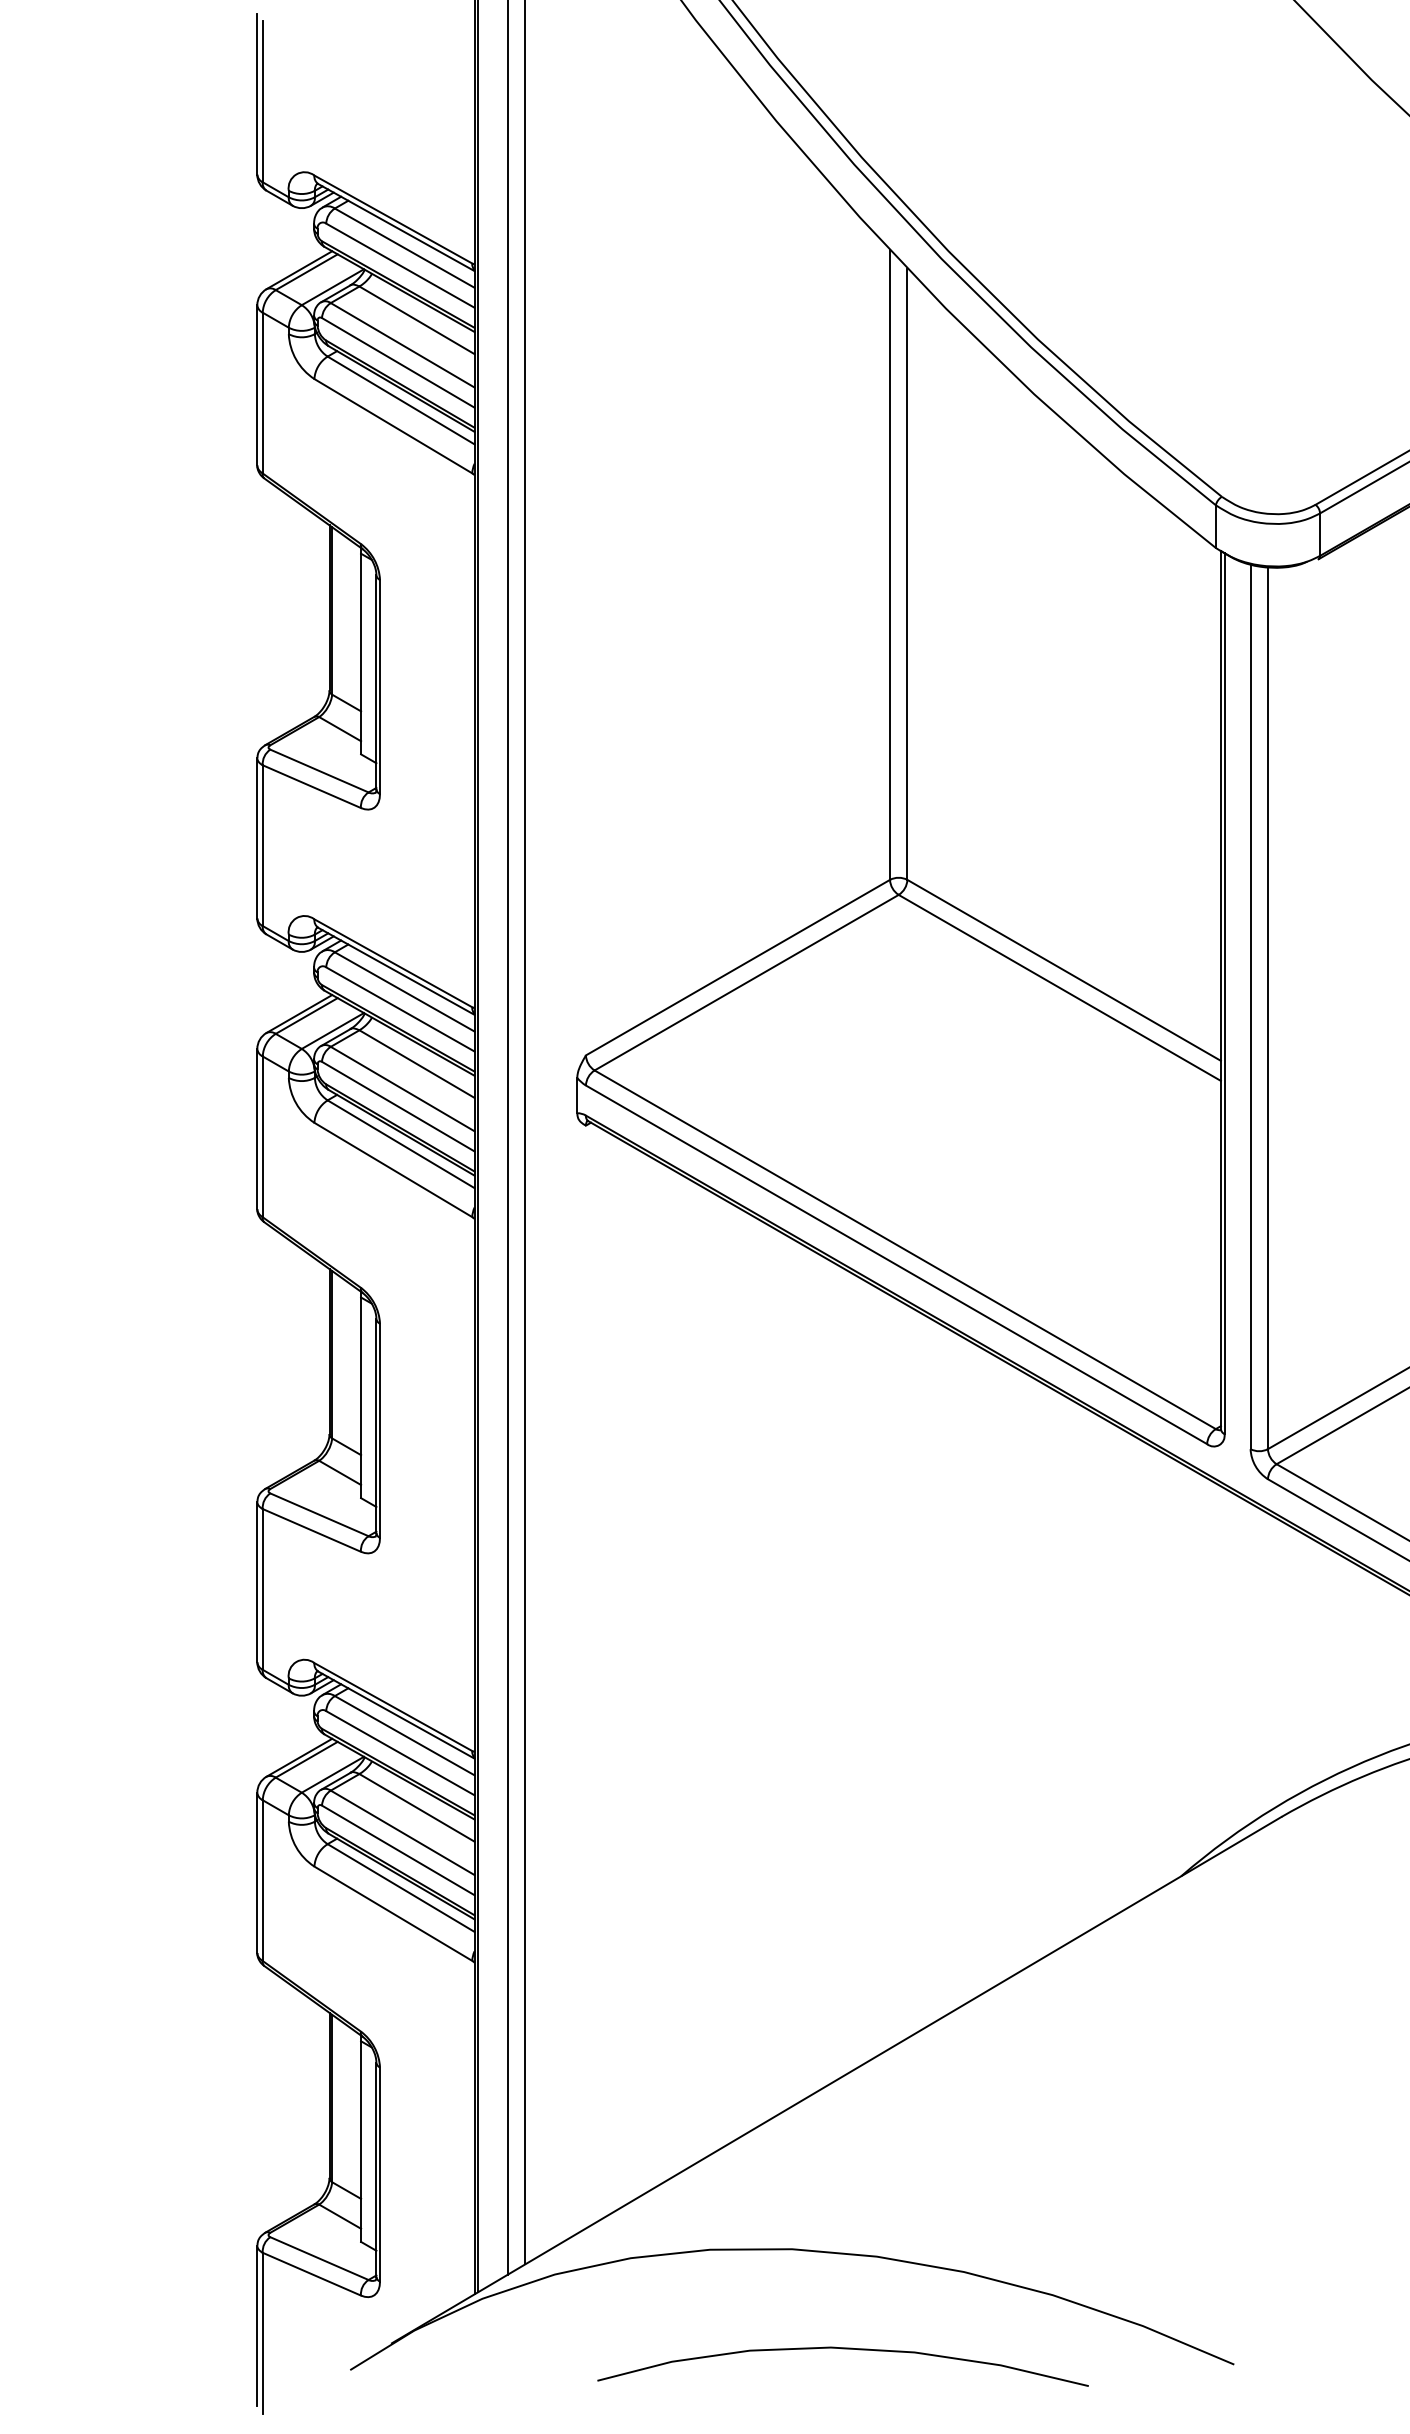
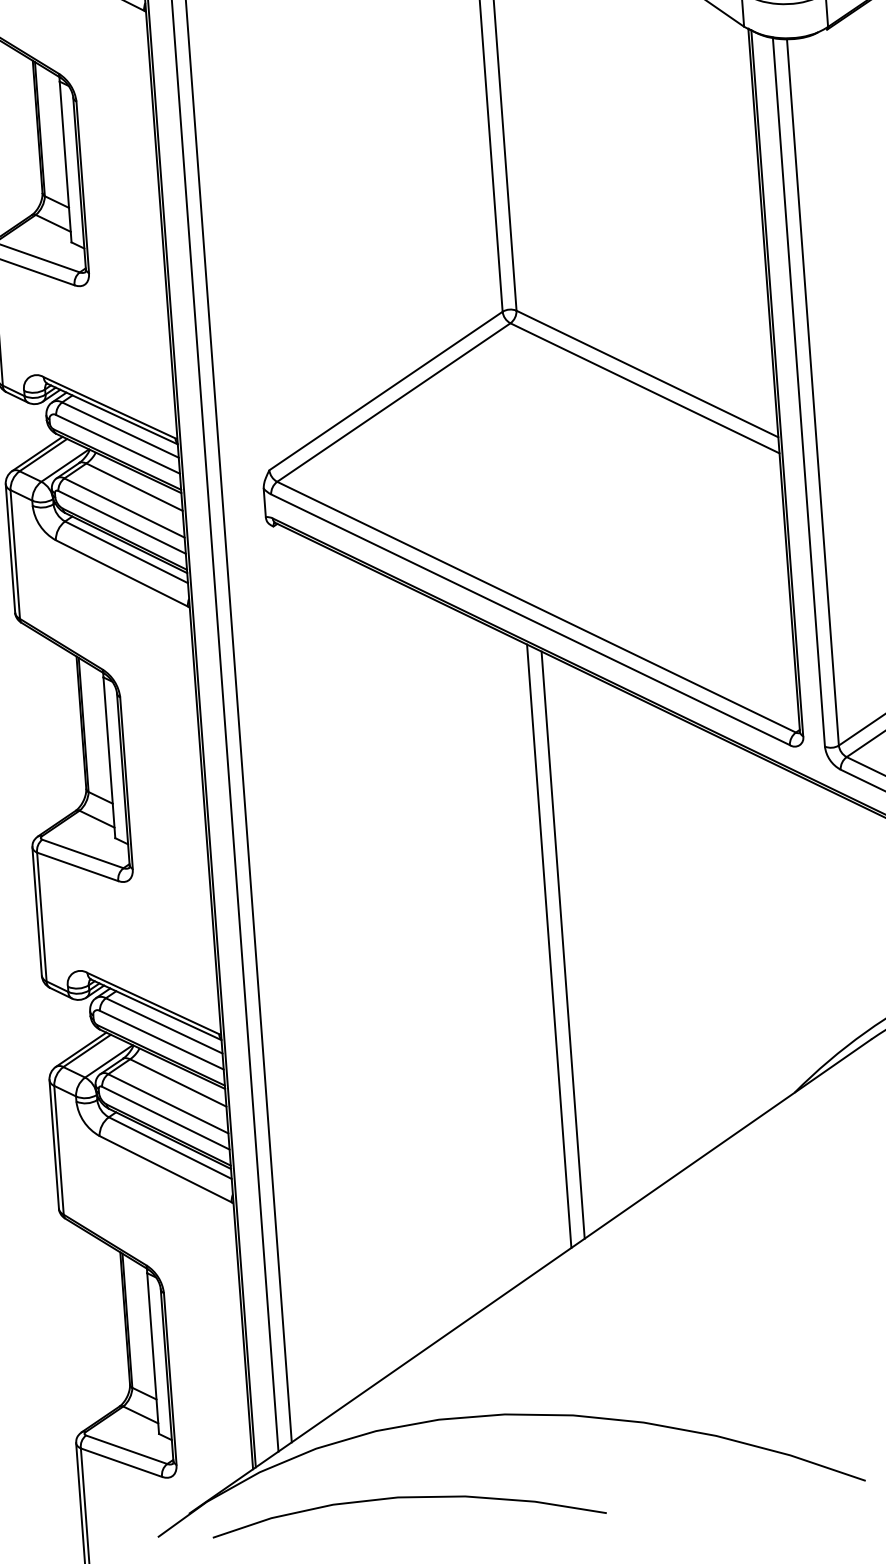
line: (890, 1671) -> (549, 945), added
line: (907, 1671) -> (563, 944), added
curve: (842, 2349) -> (407, 1498), moved

